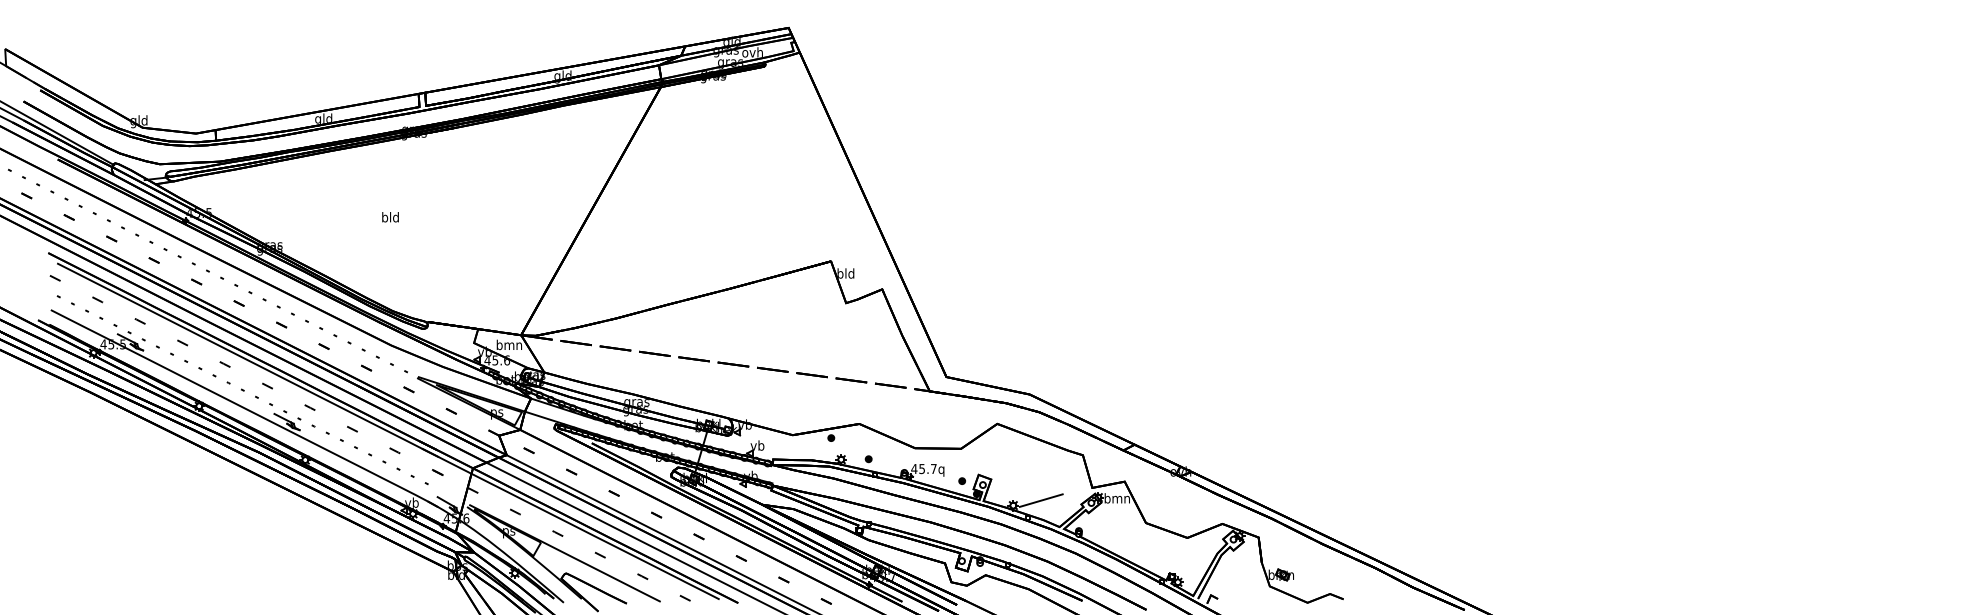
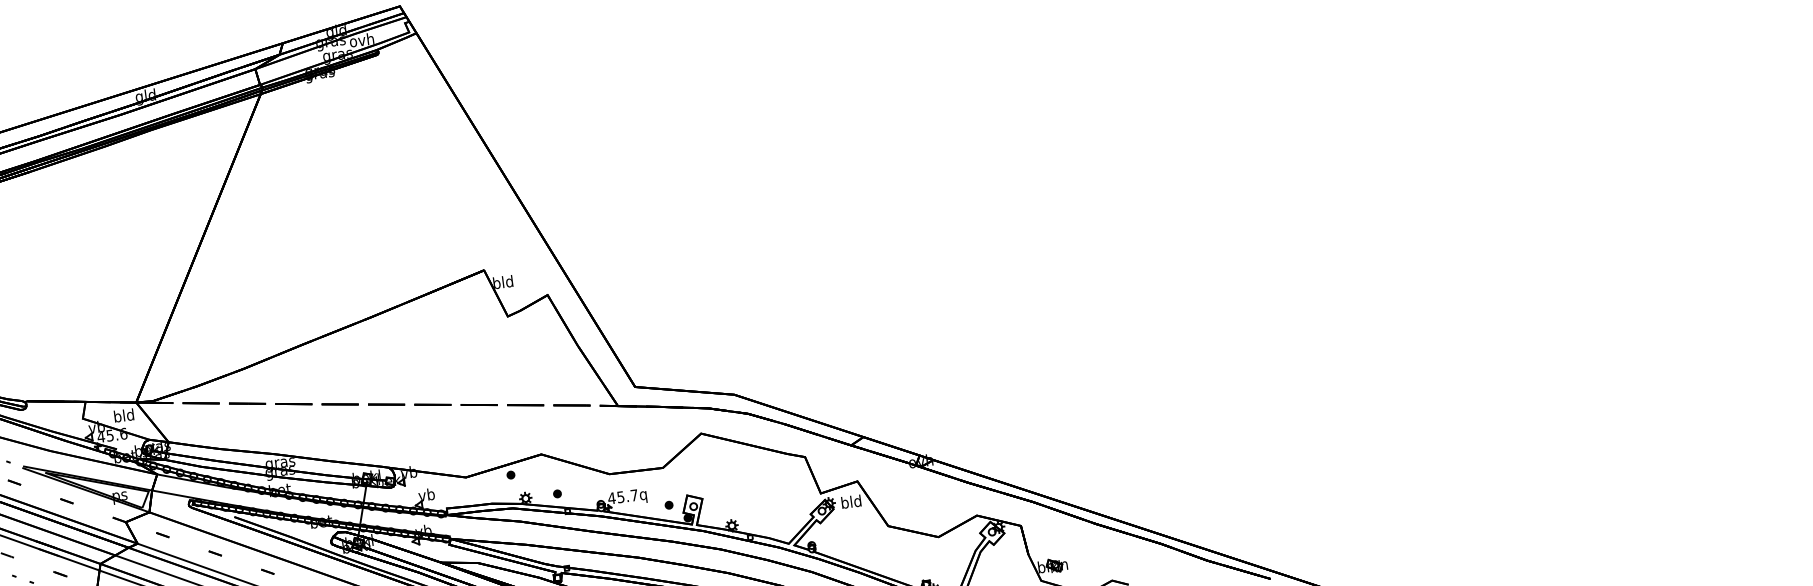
text: (509, 344) -> (124, 415), bmn -> bld
text: (1116, 498) -> (850, 502), bmn -> bld
line: (1040, 500) -> (762, 515), removed

